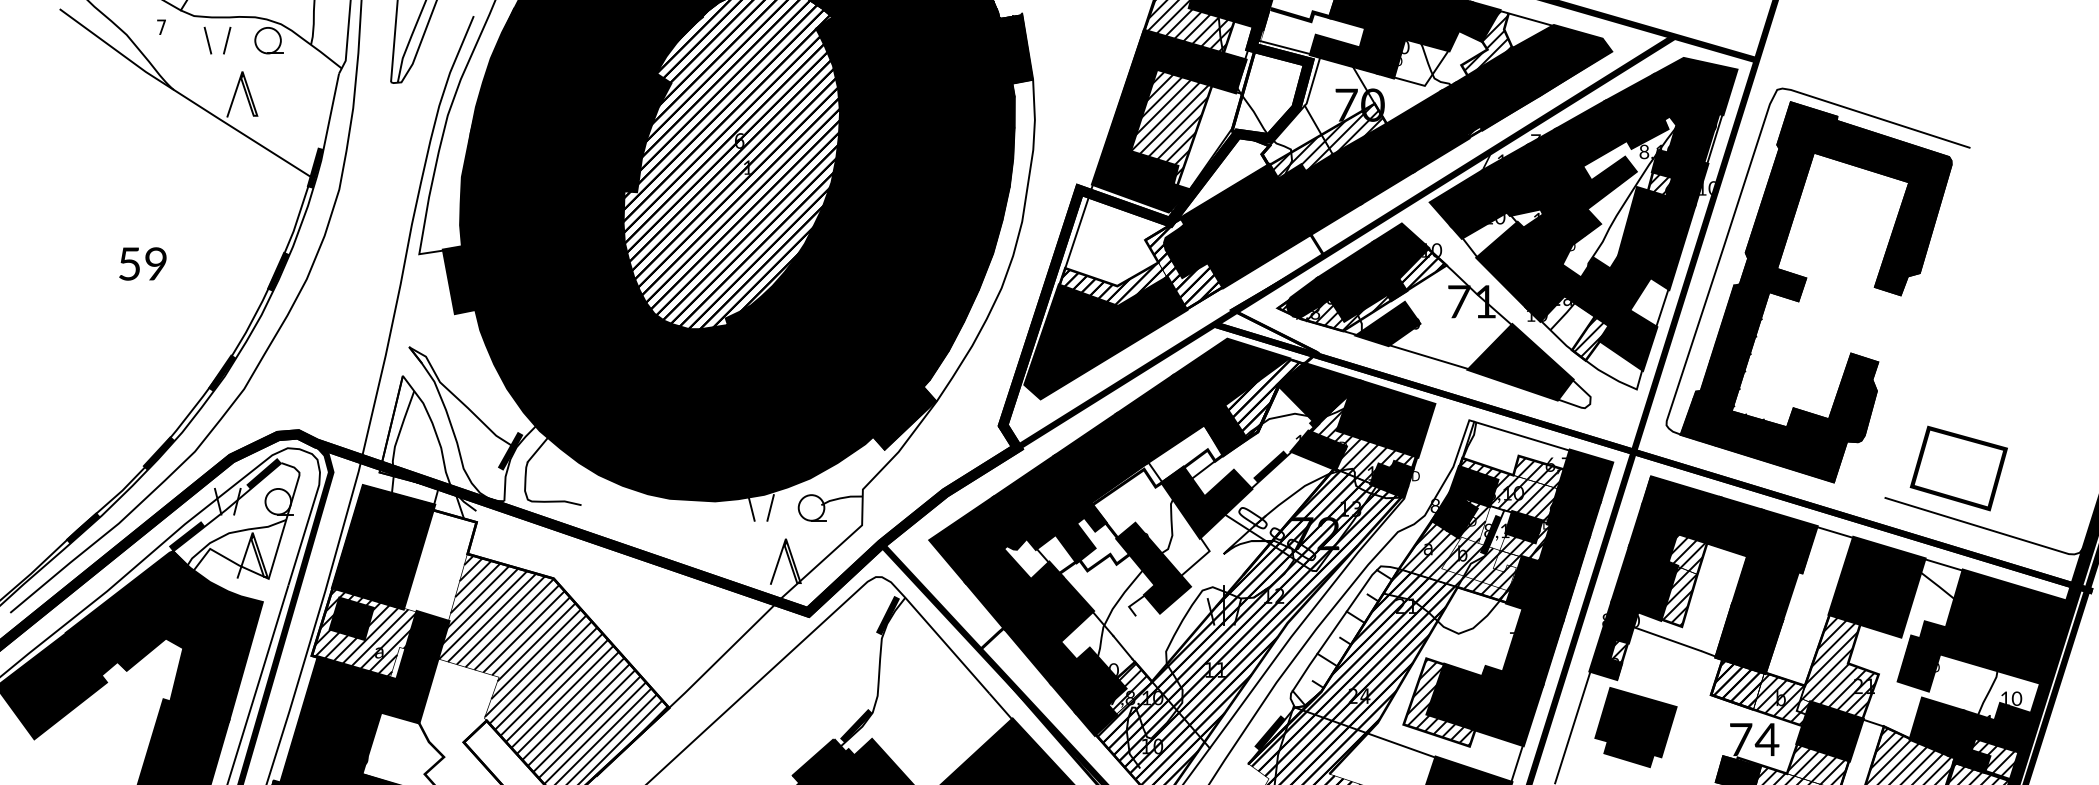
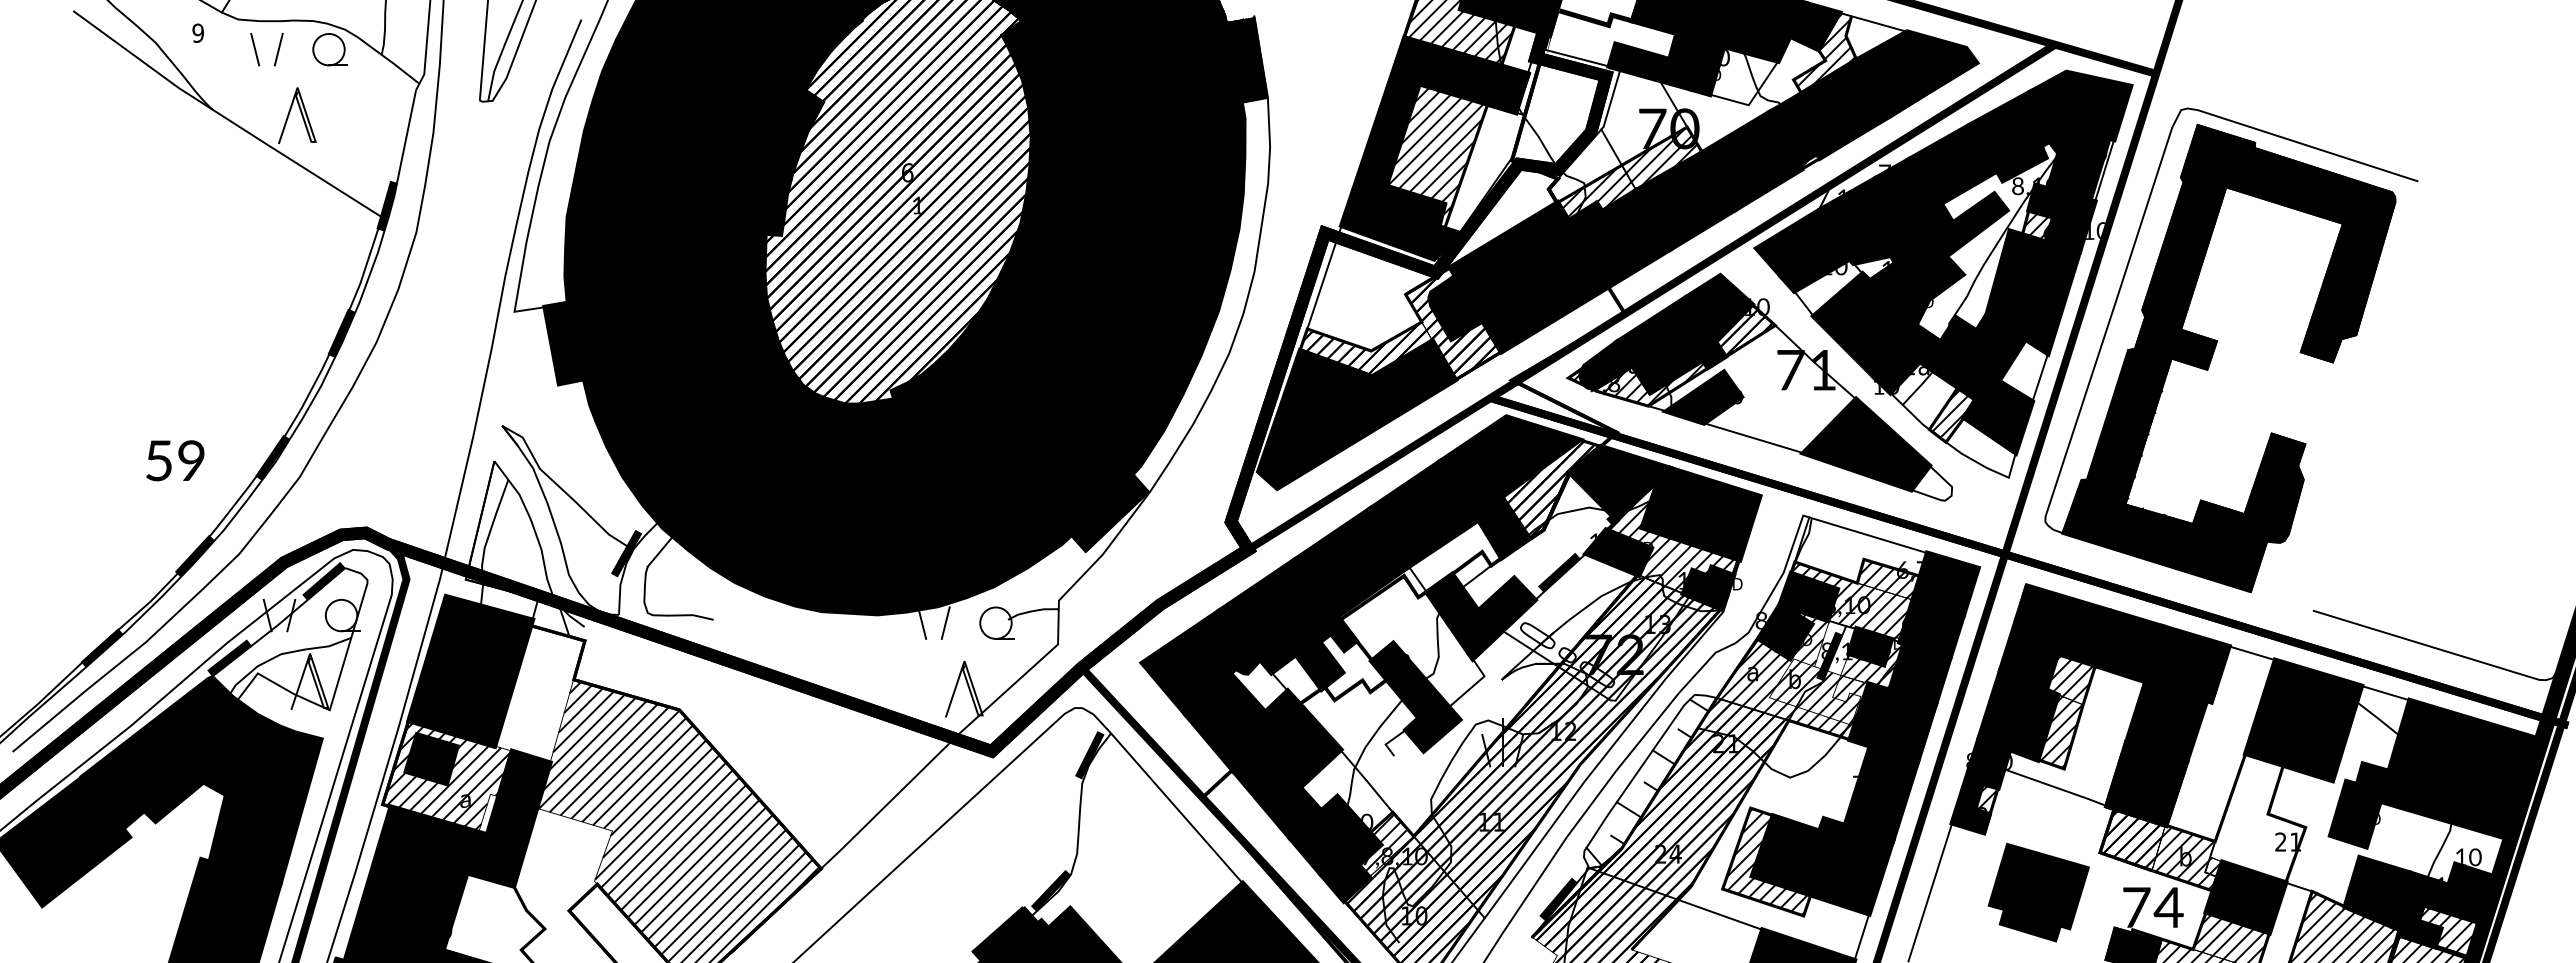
text: (160, 26) -> (197, 32), 7 -> 9
text: (143, 263) -> (175, 460), moved
part: (1958, 468) -> (2403, 574), removed
hatch: (1838, 666) -> (2256, 817), removed
part: (1635, 727) -> (2038, 892), moved

